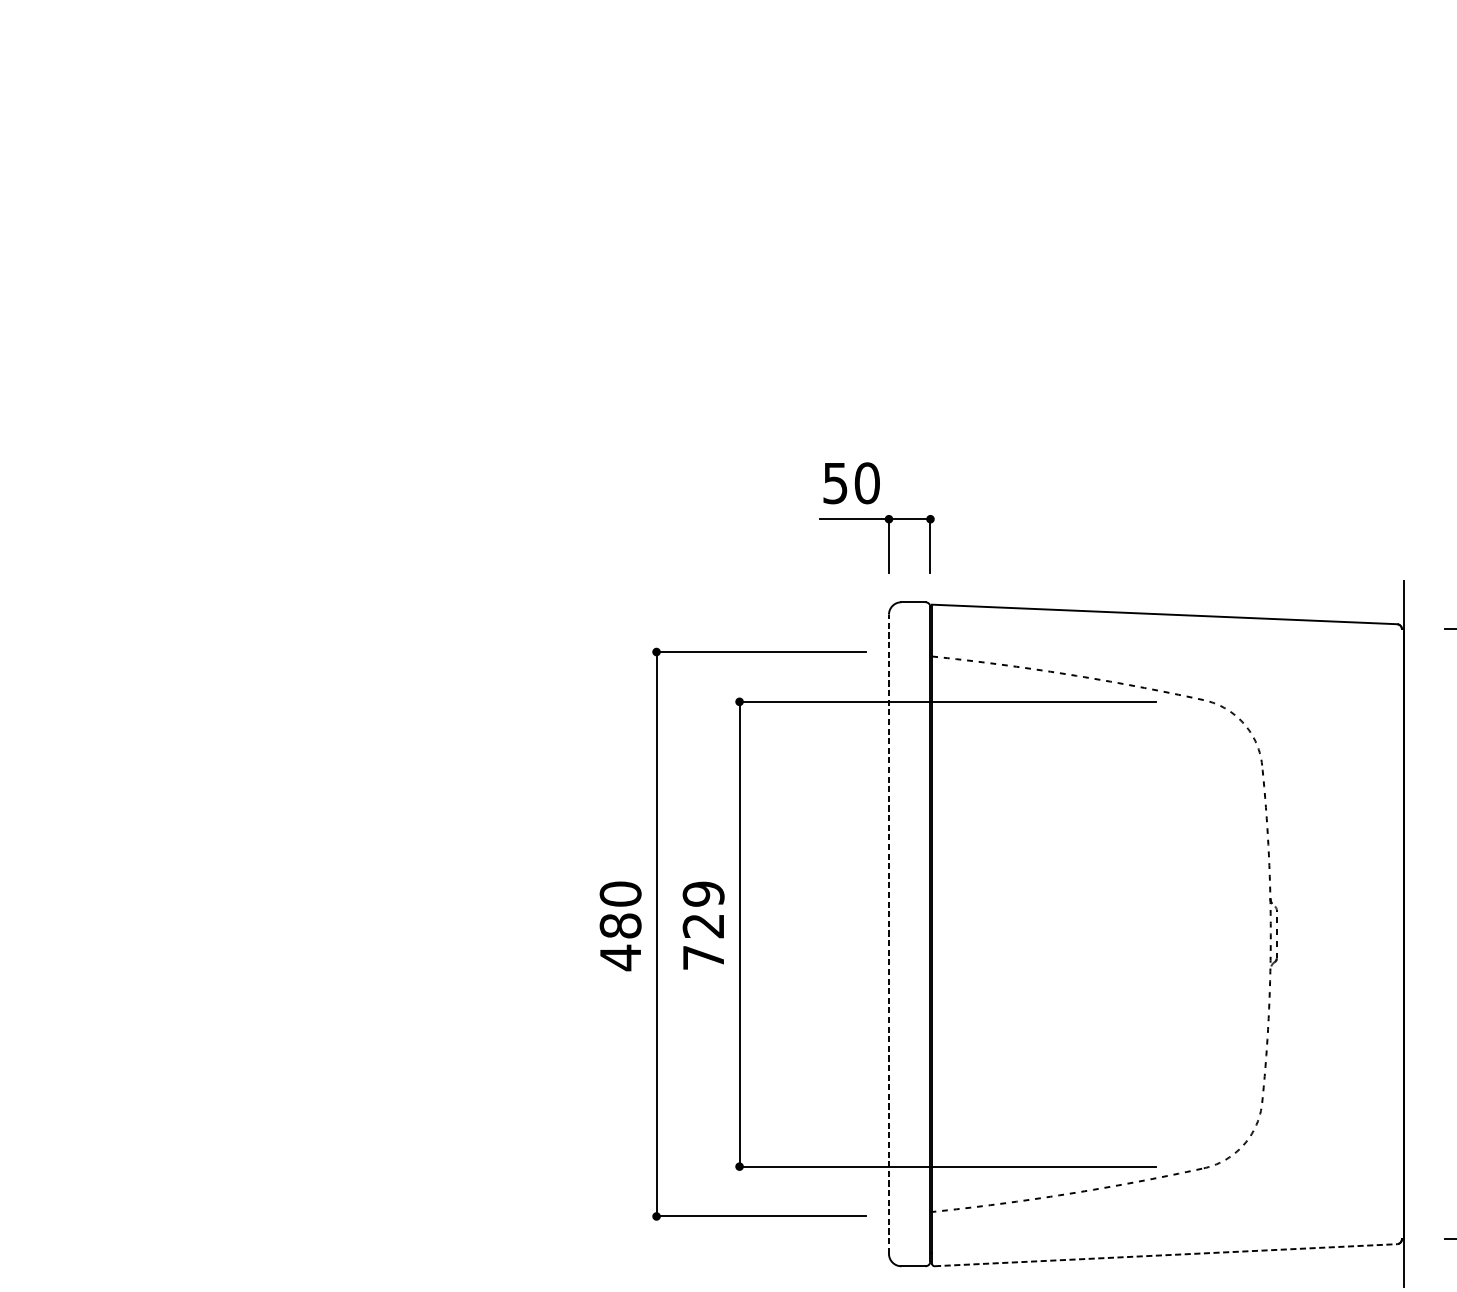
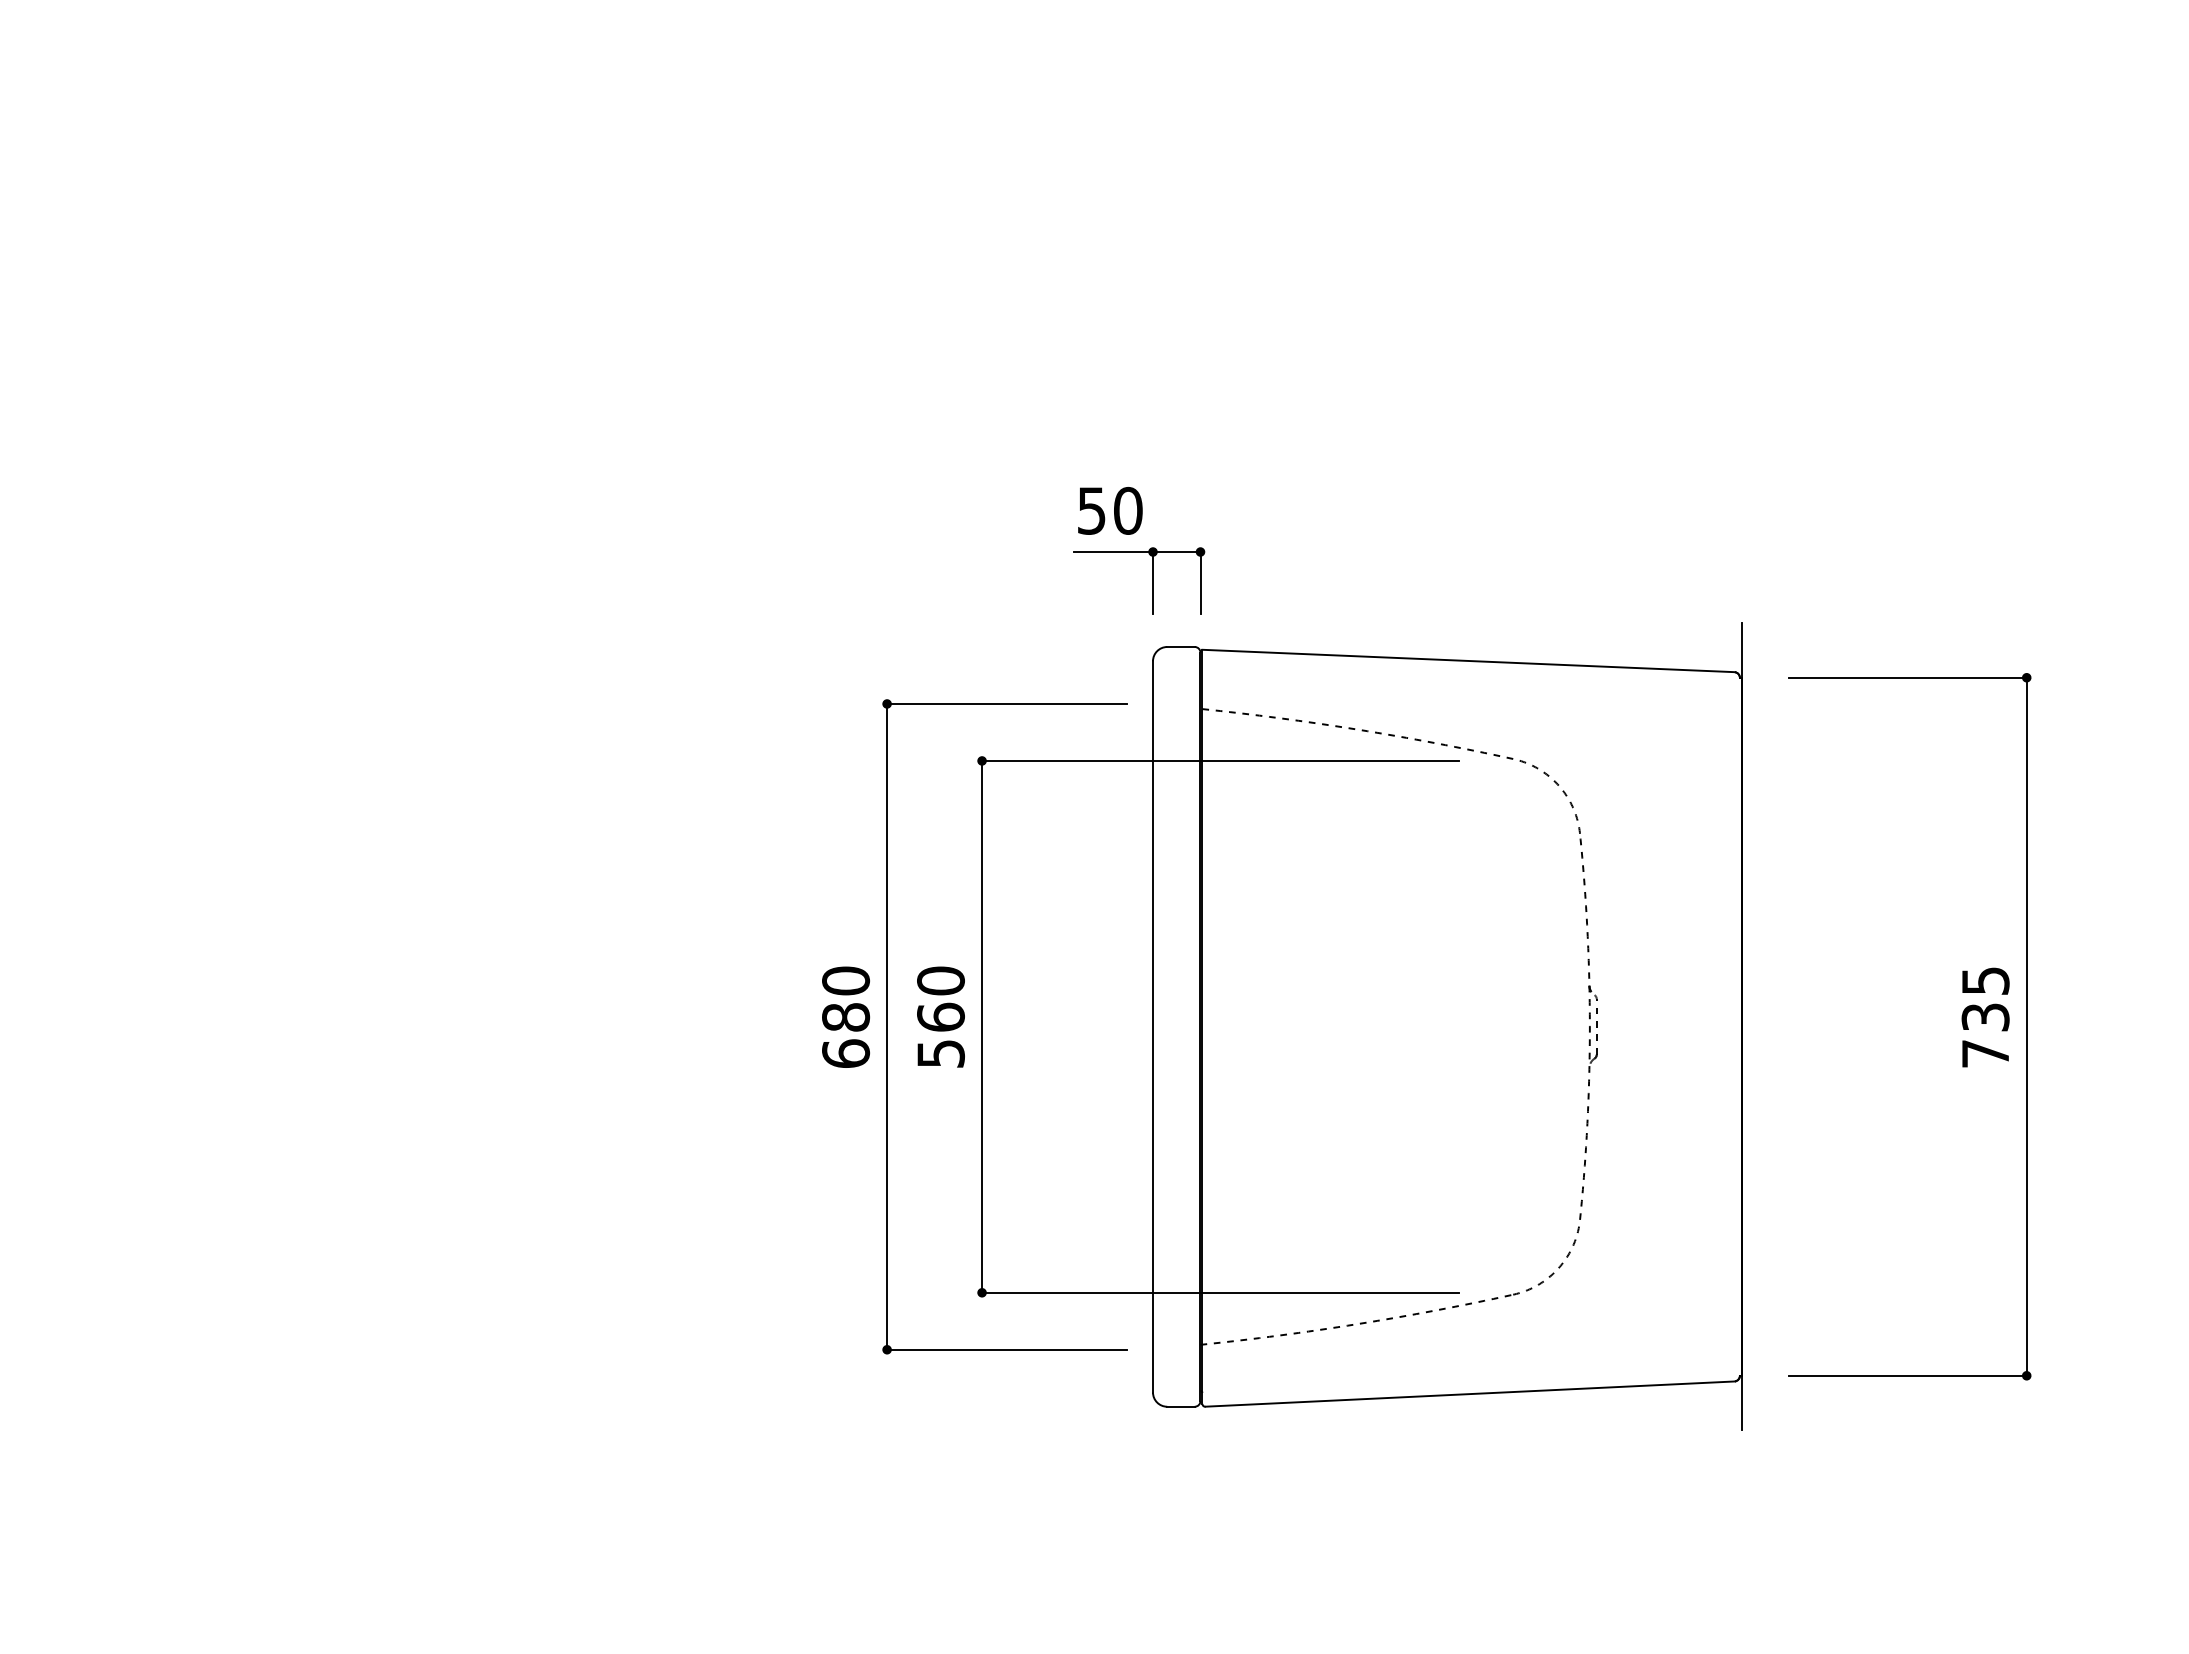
text: (703, 925) -> (940, 1016), 729 -> 560
line: (889, 933) -> (1153, 1026), dashed -> solid
text: (621, 957) -> (846, 1053), 480 -> 680
line: (1166, 1255) -> (1470, 1394), dashed -> solid

